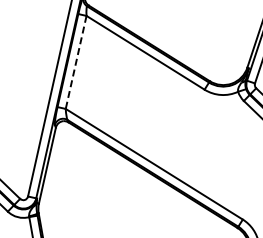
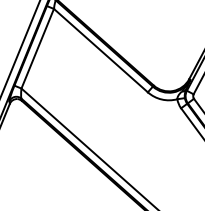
line: (76, 62) -> (38, 48), dashed -> solid

